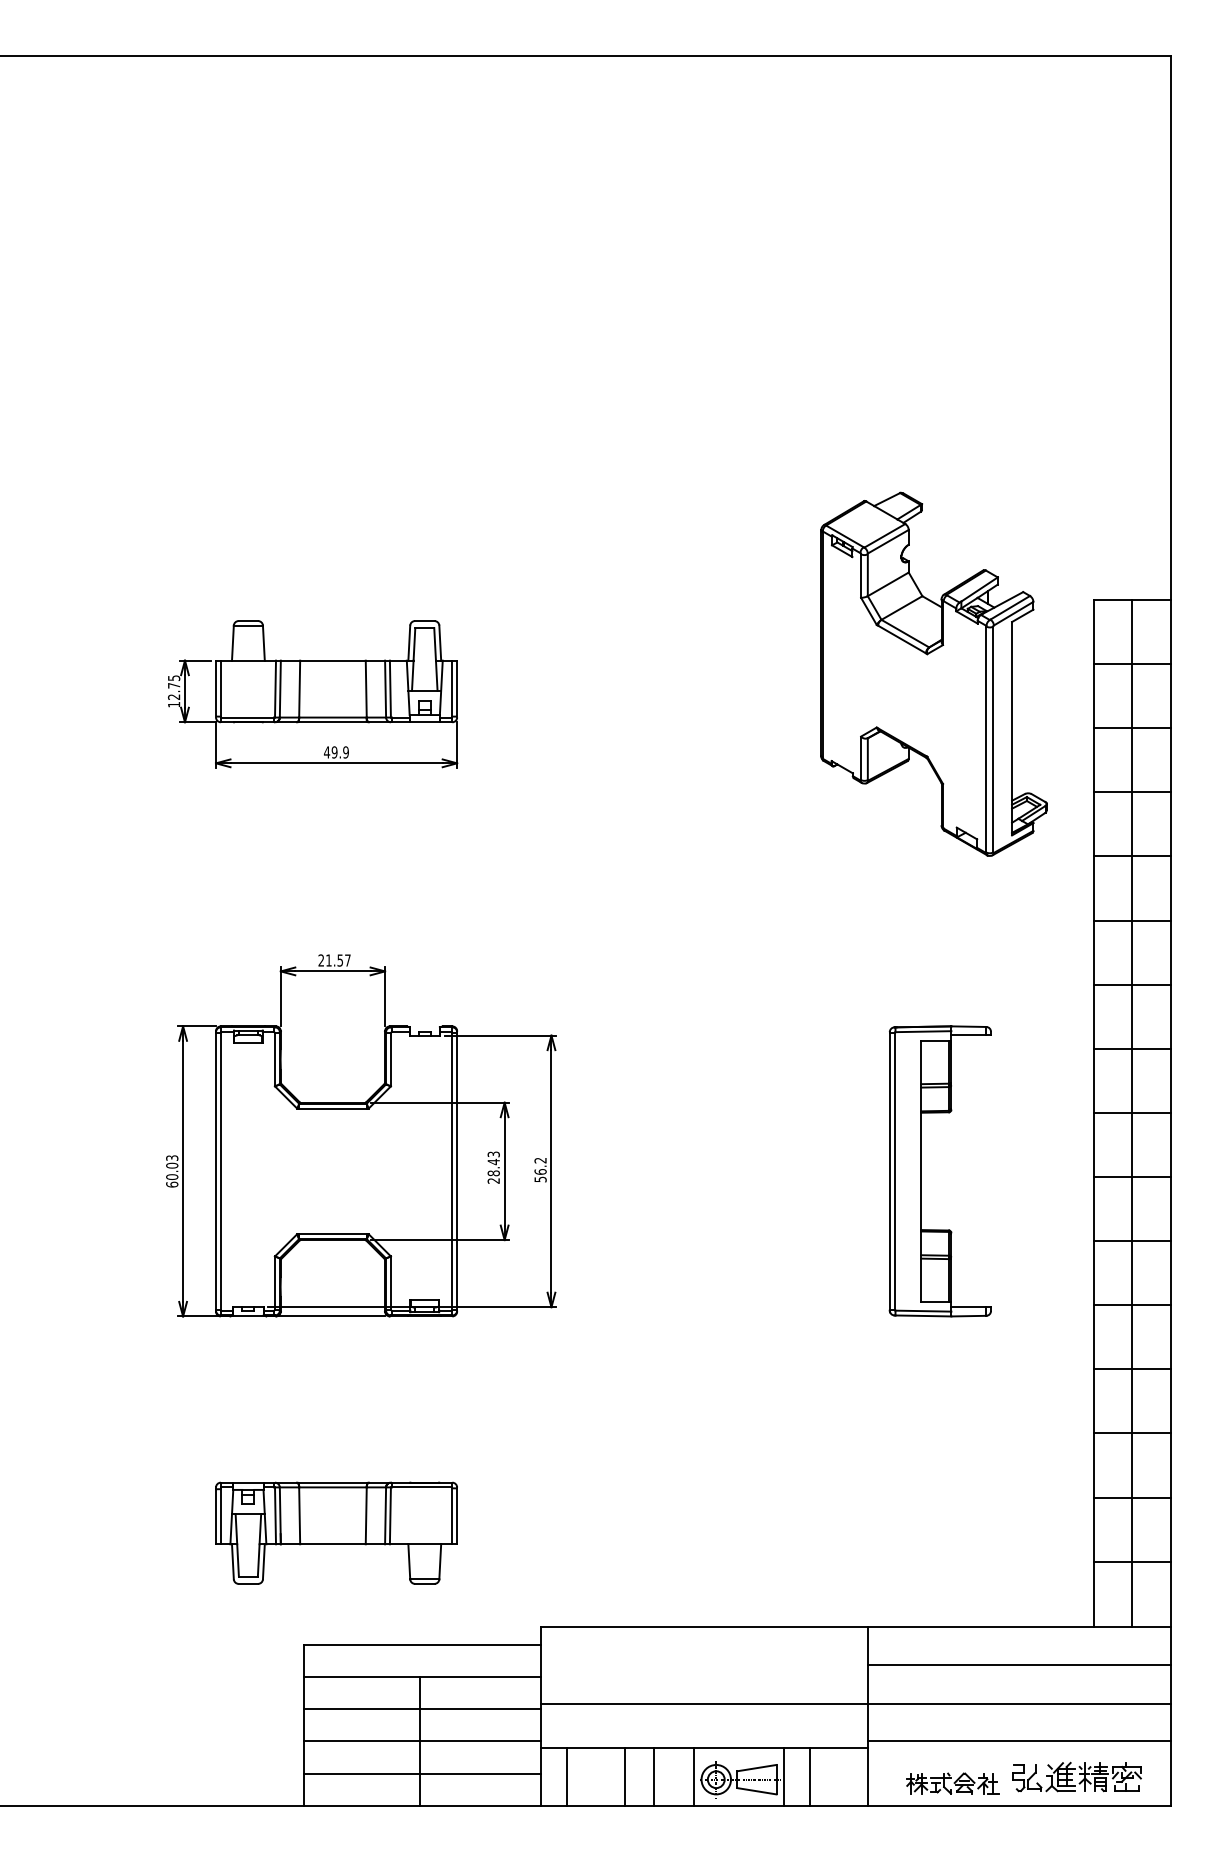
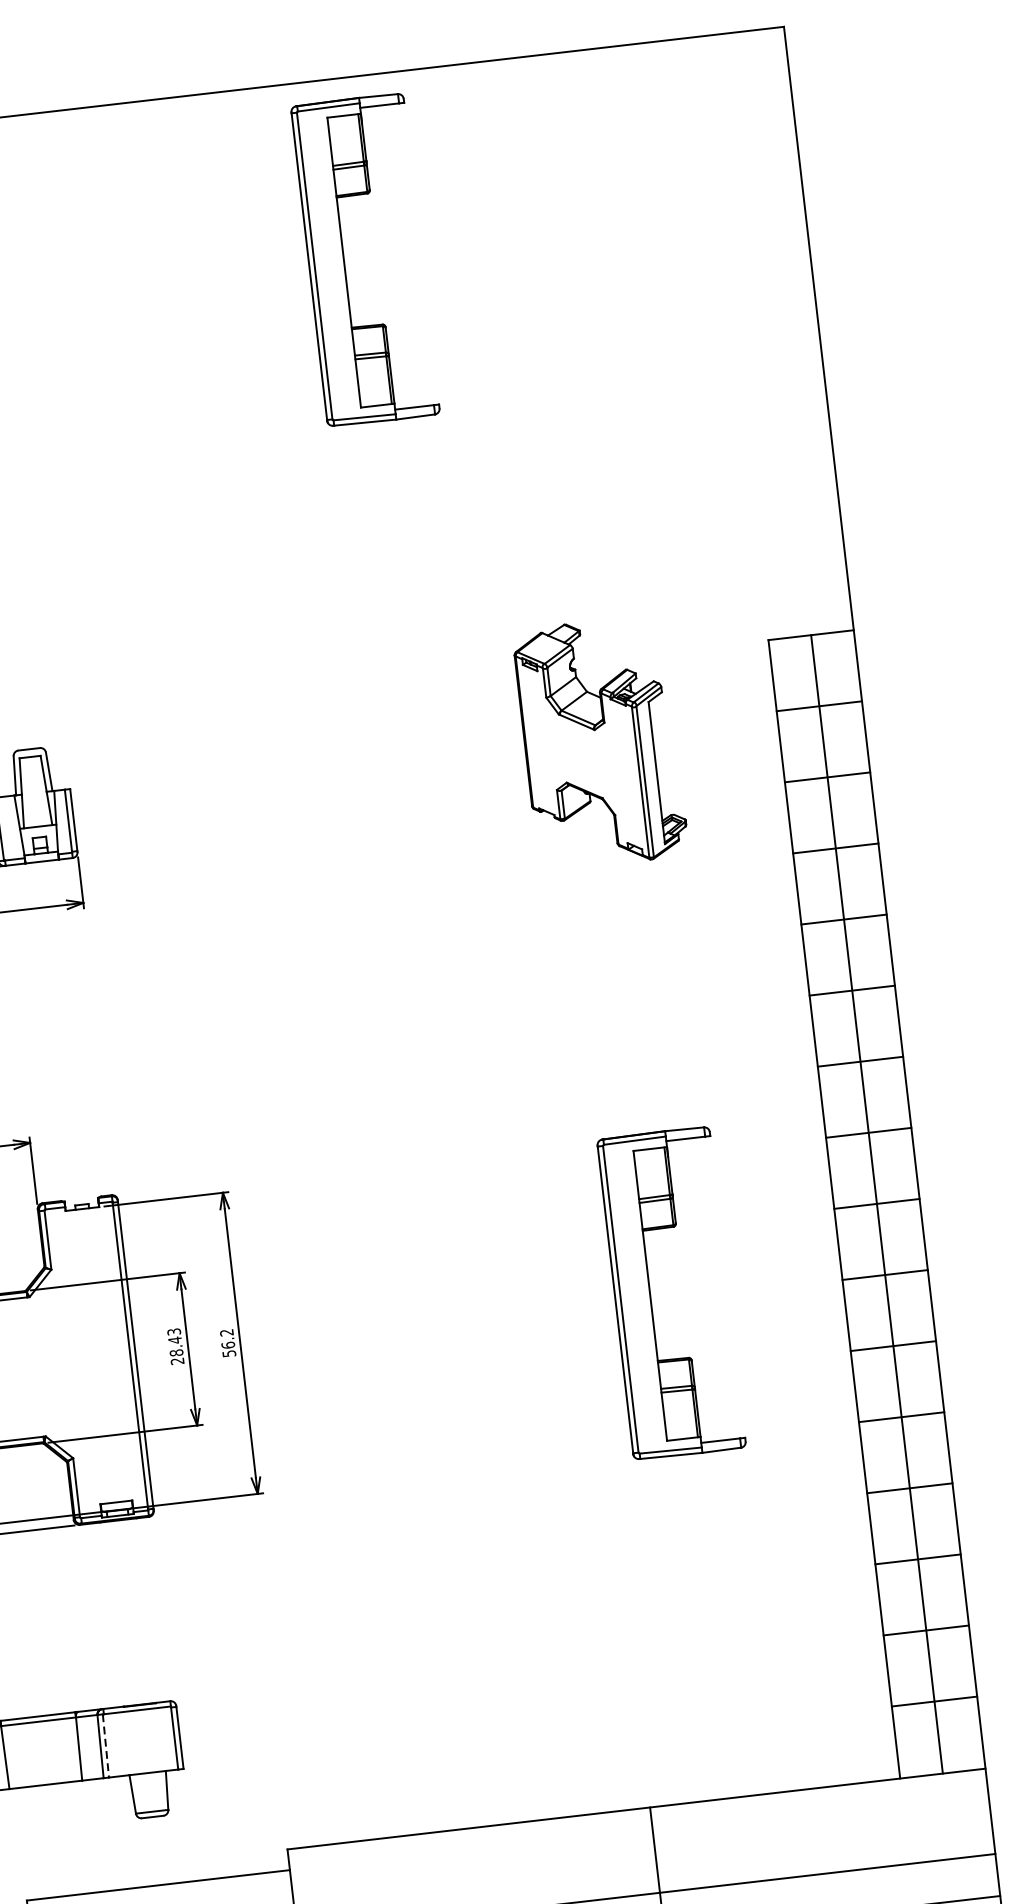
part: (755, 220) -> (344, 262), added
part: (933, 673) -> (600, 742), size x0.6
line: (390, 1516) -> (106, 1746), solid -> dashed
line: (1019, 1665) -> (822, 1831), removed

